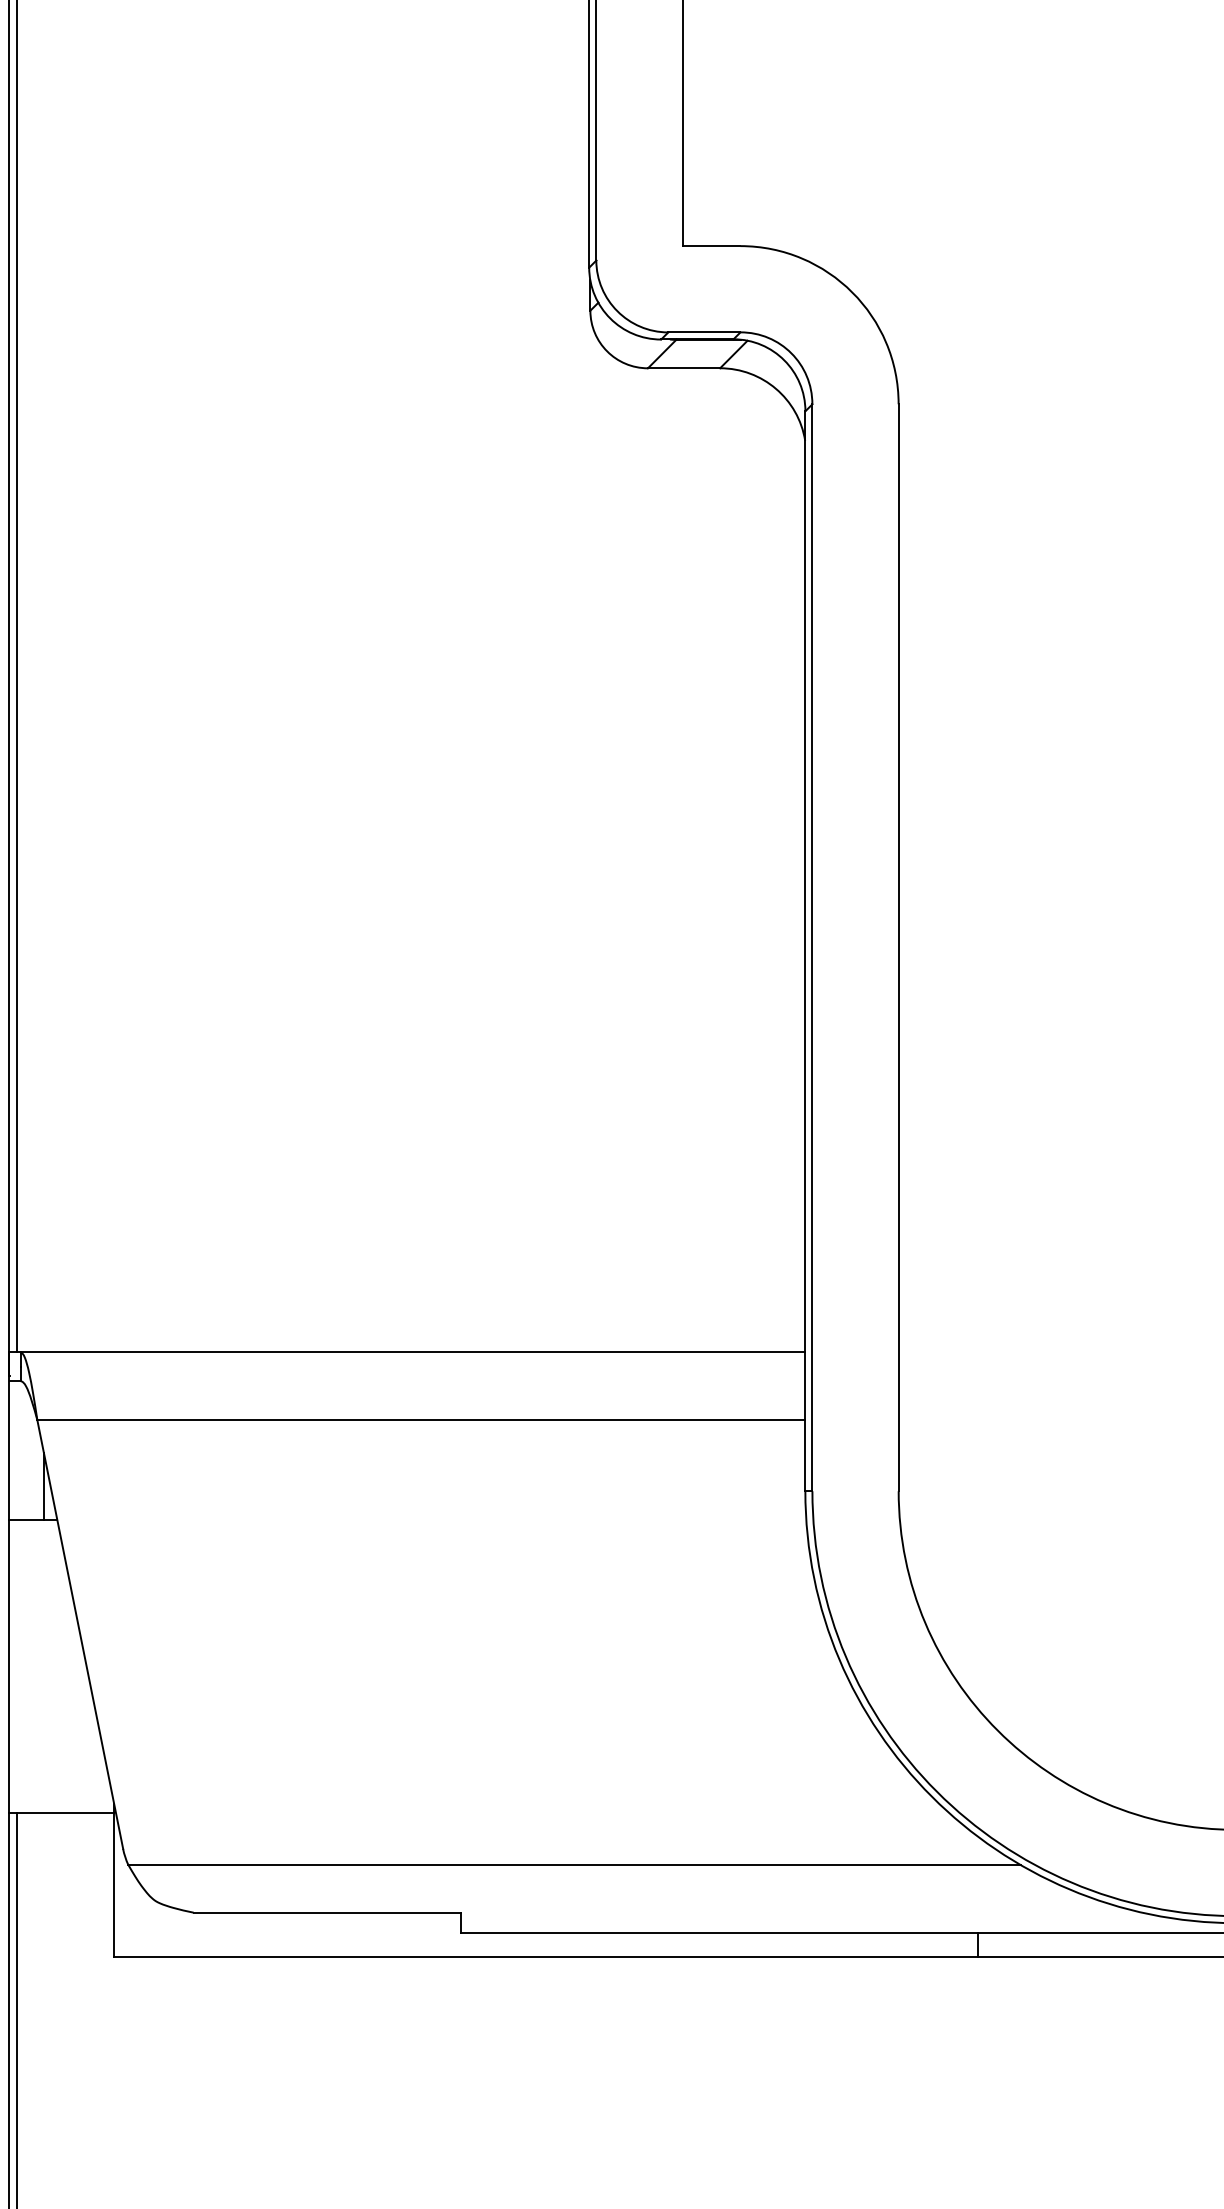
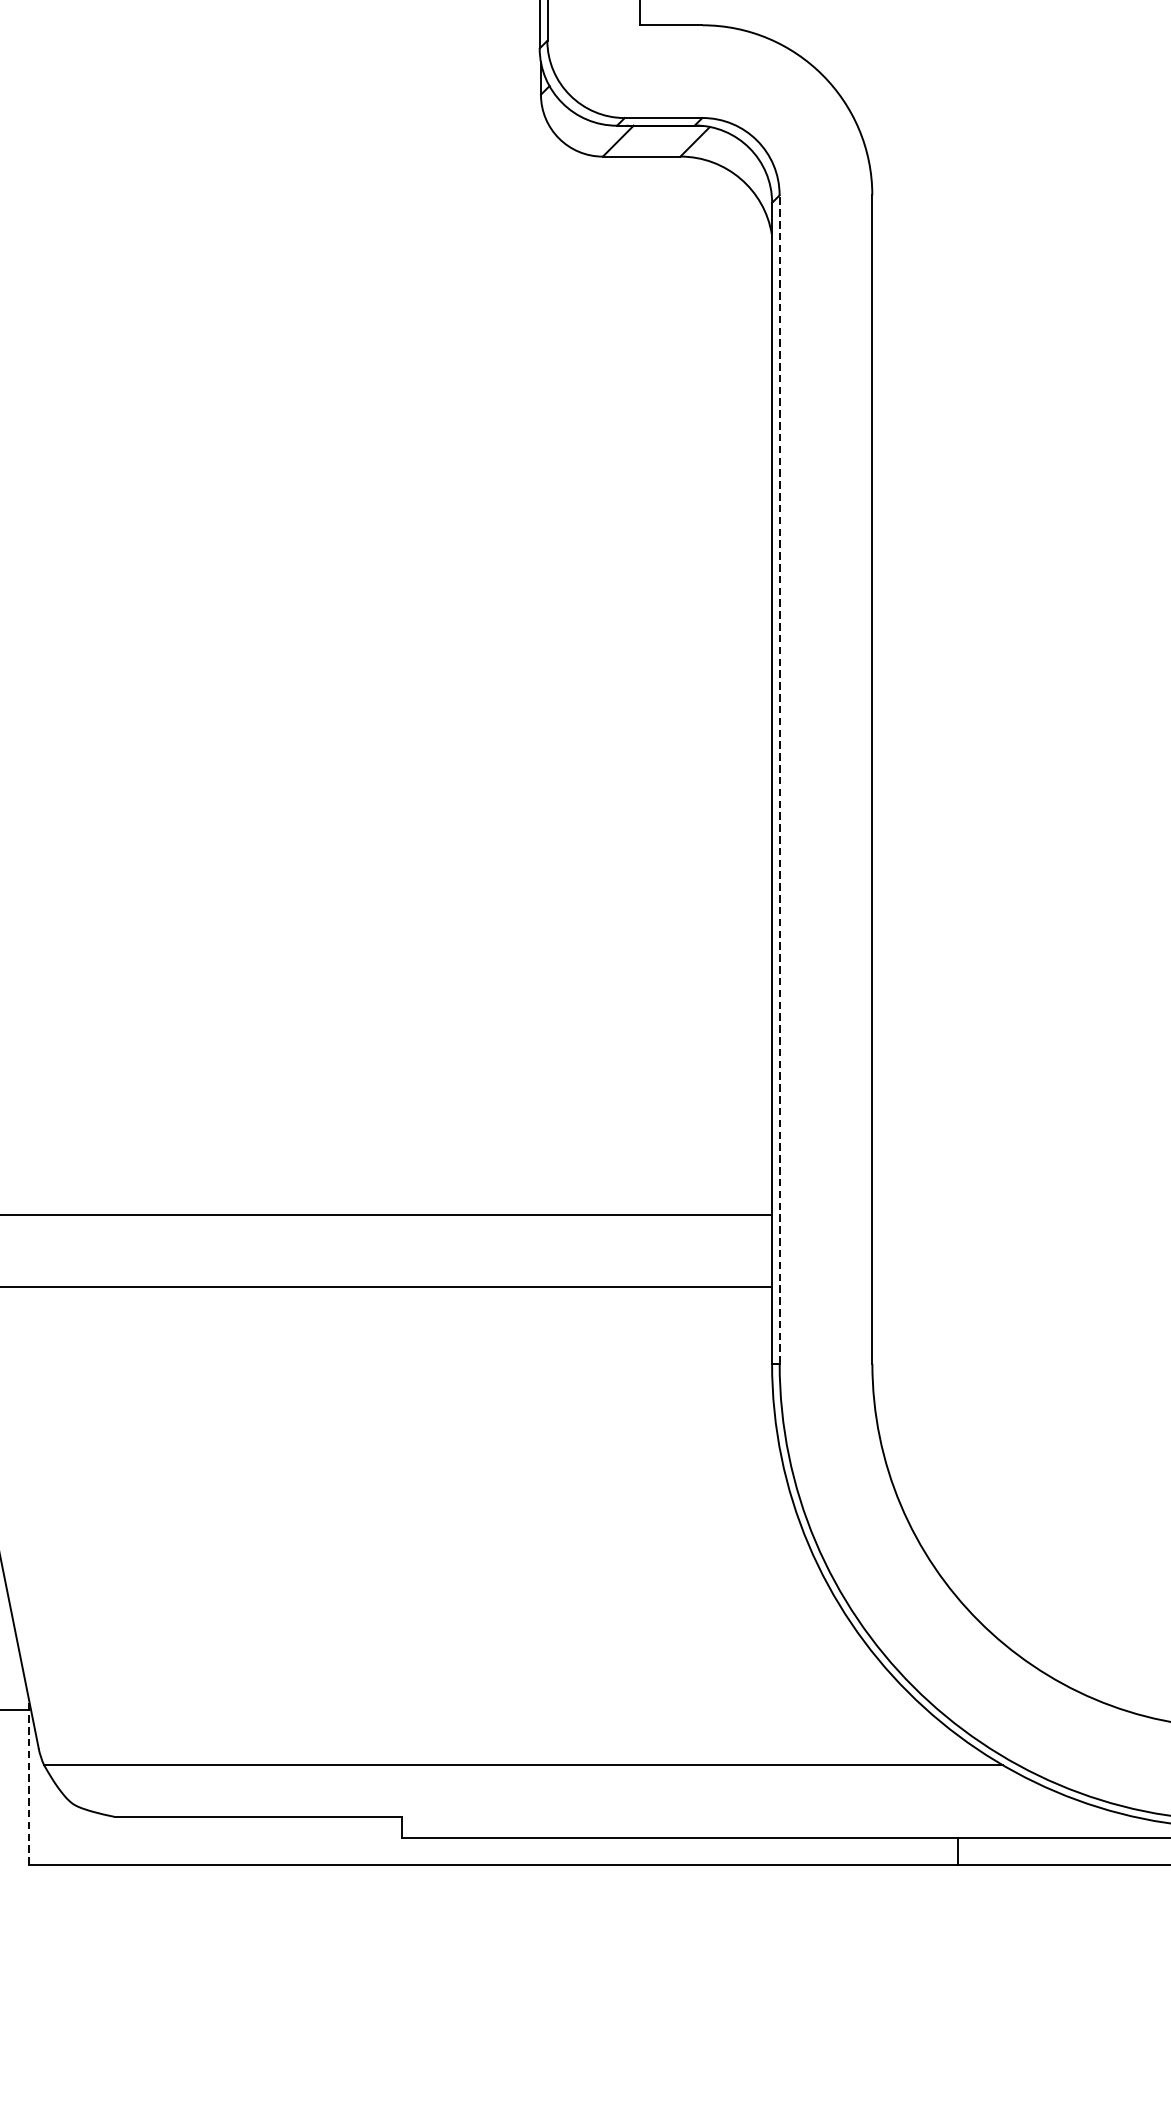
line: (812, 947) -> (779, 779), solid -> dashed
line: (114, 1880) -> (29, 1782), solid -> dashed

